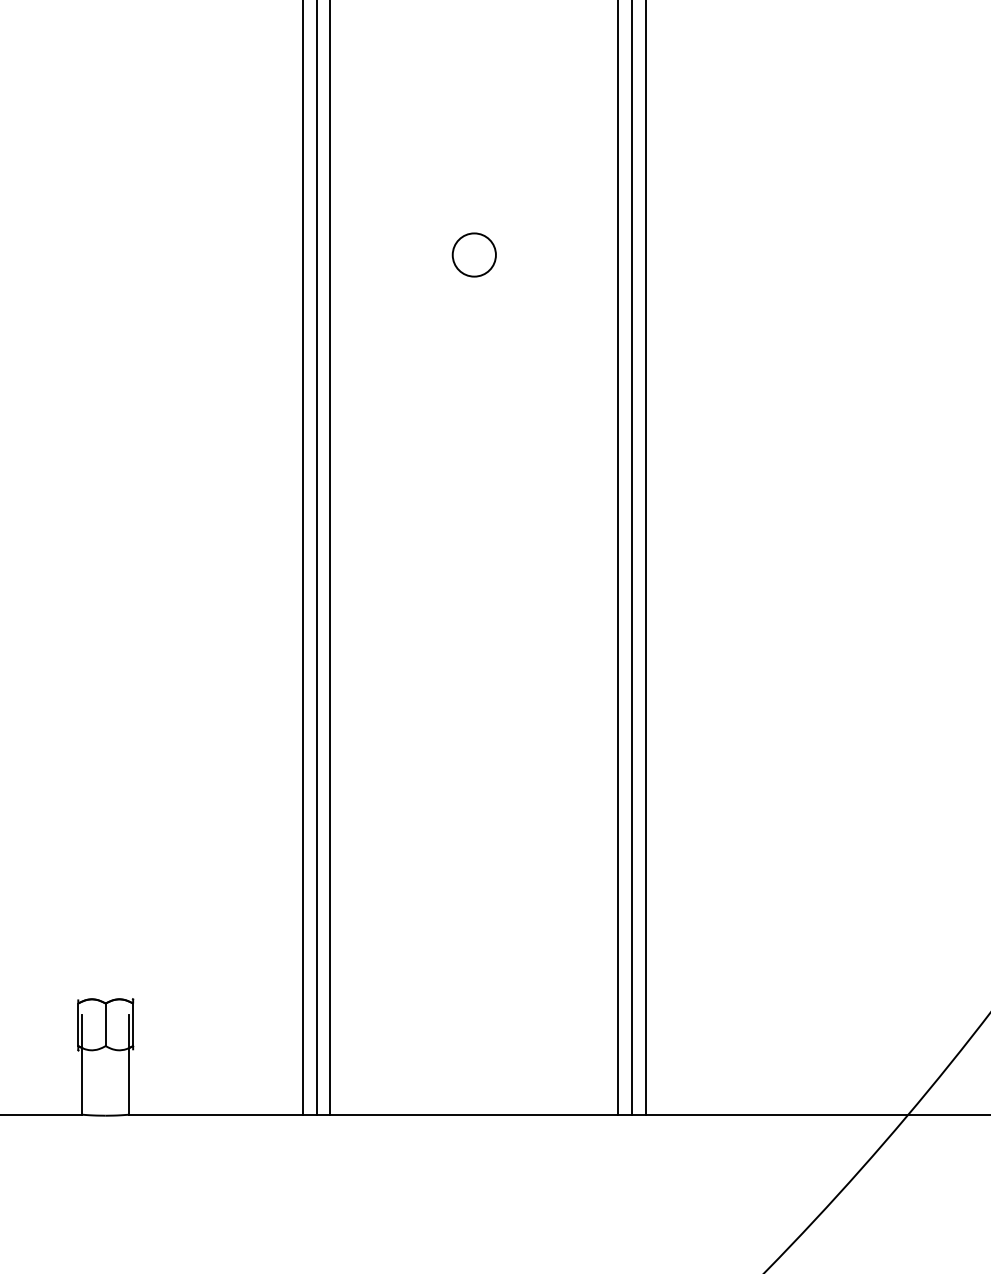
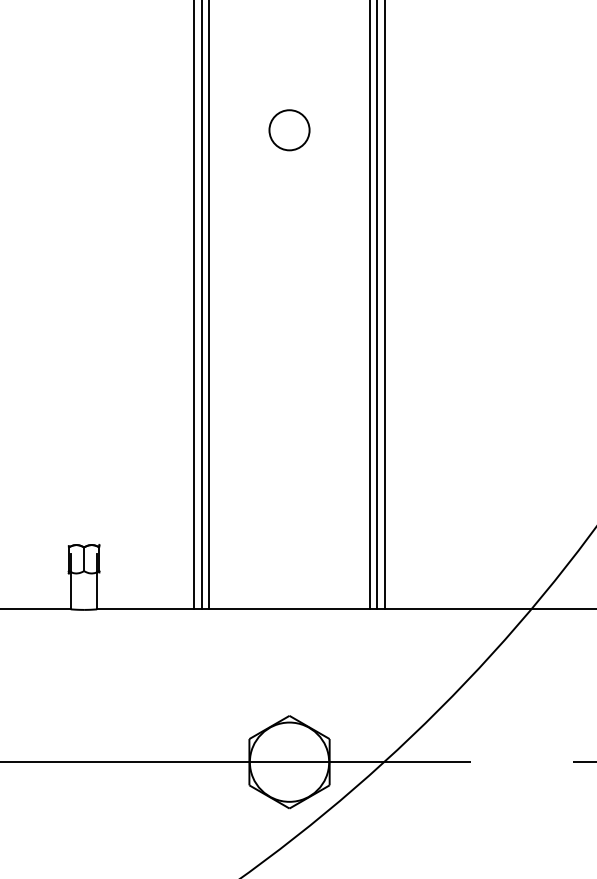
circle: (474, 255) -> (289, 130), size x1.67

